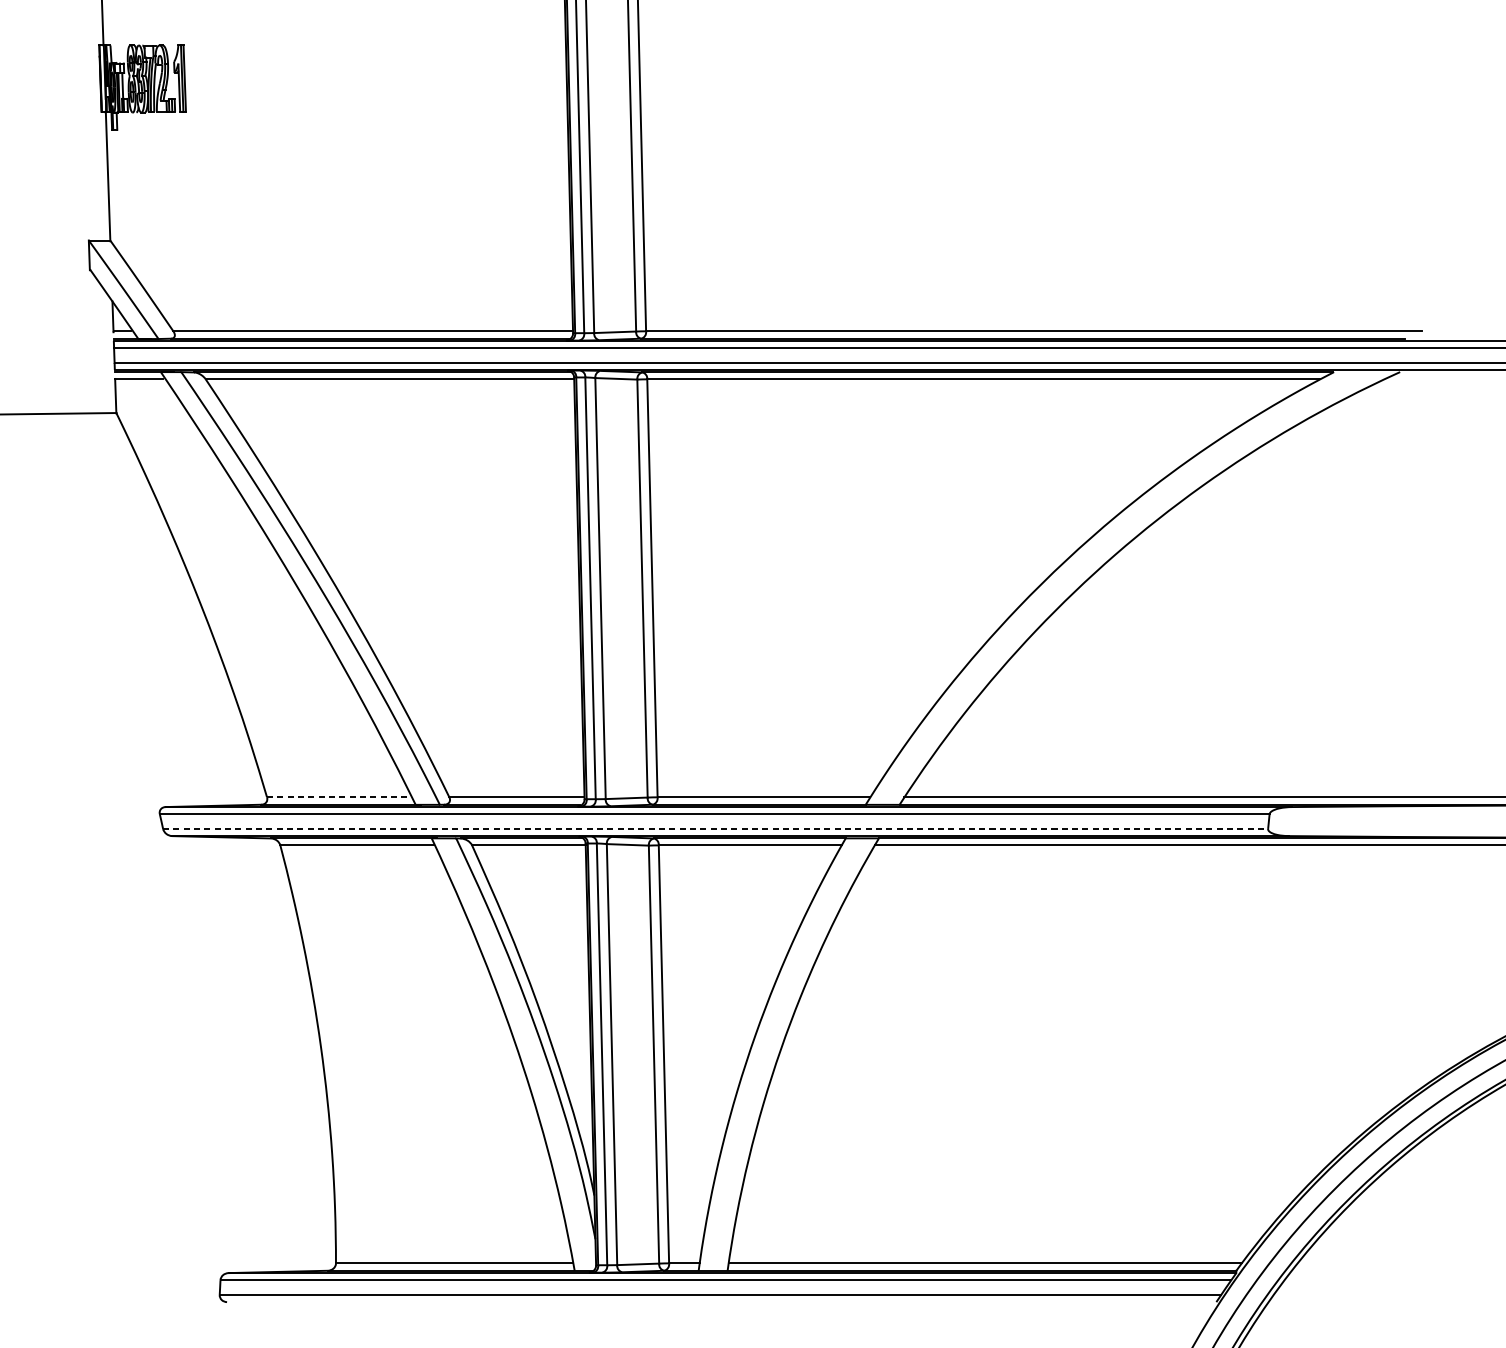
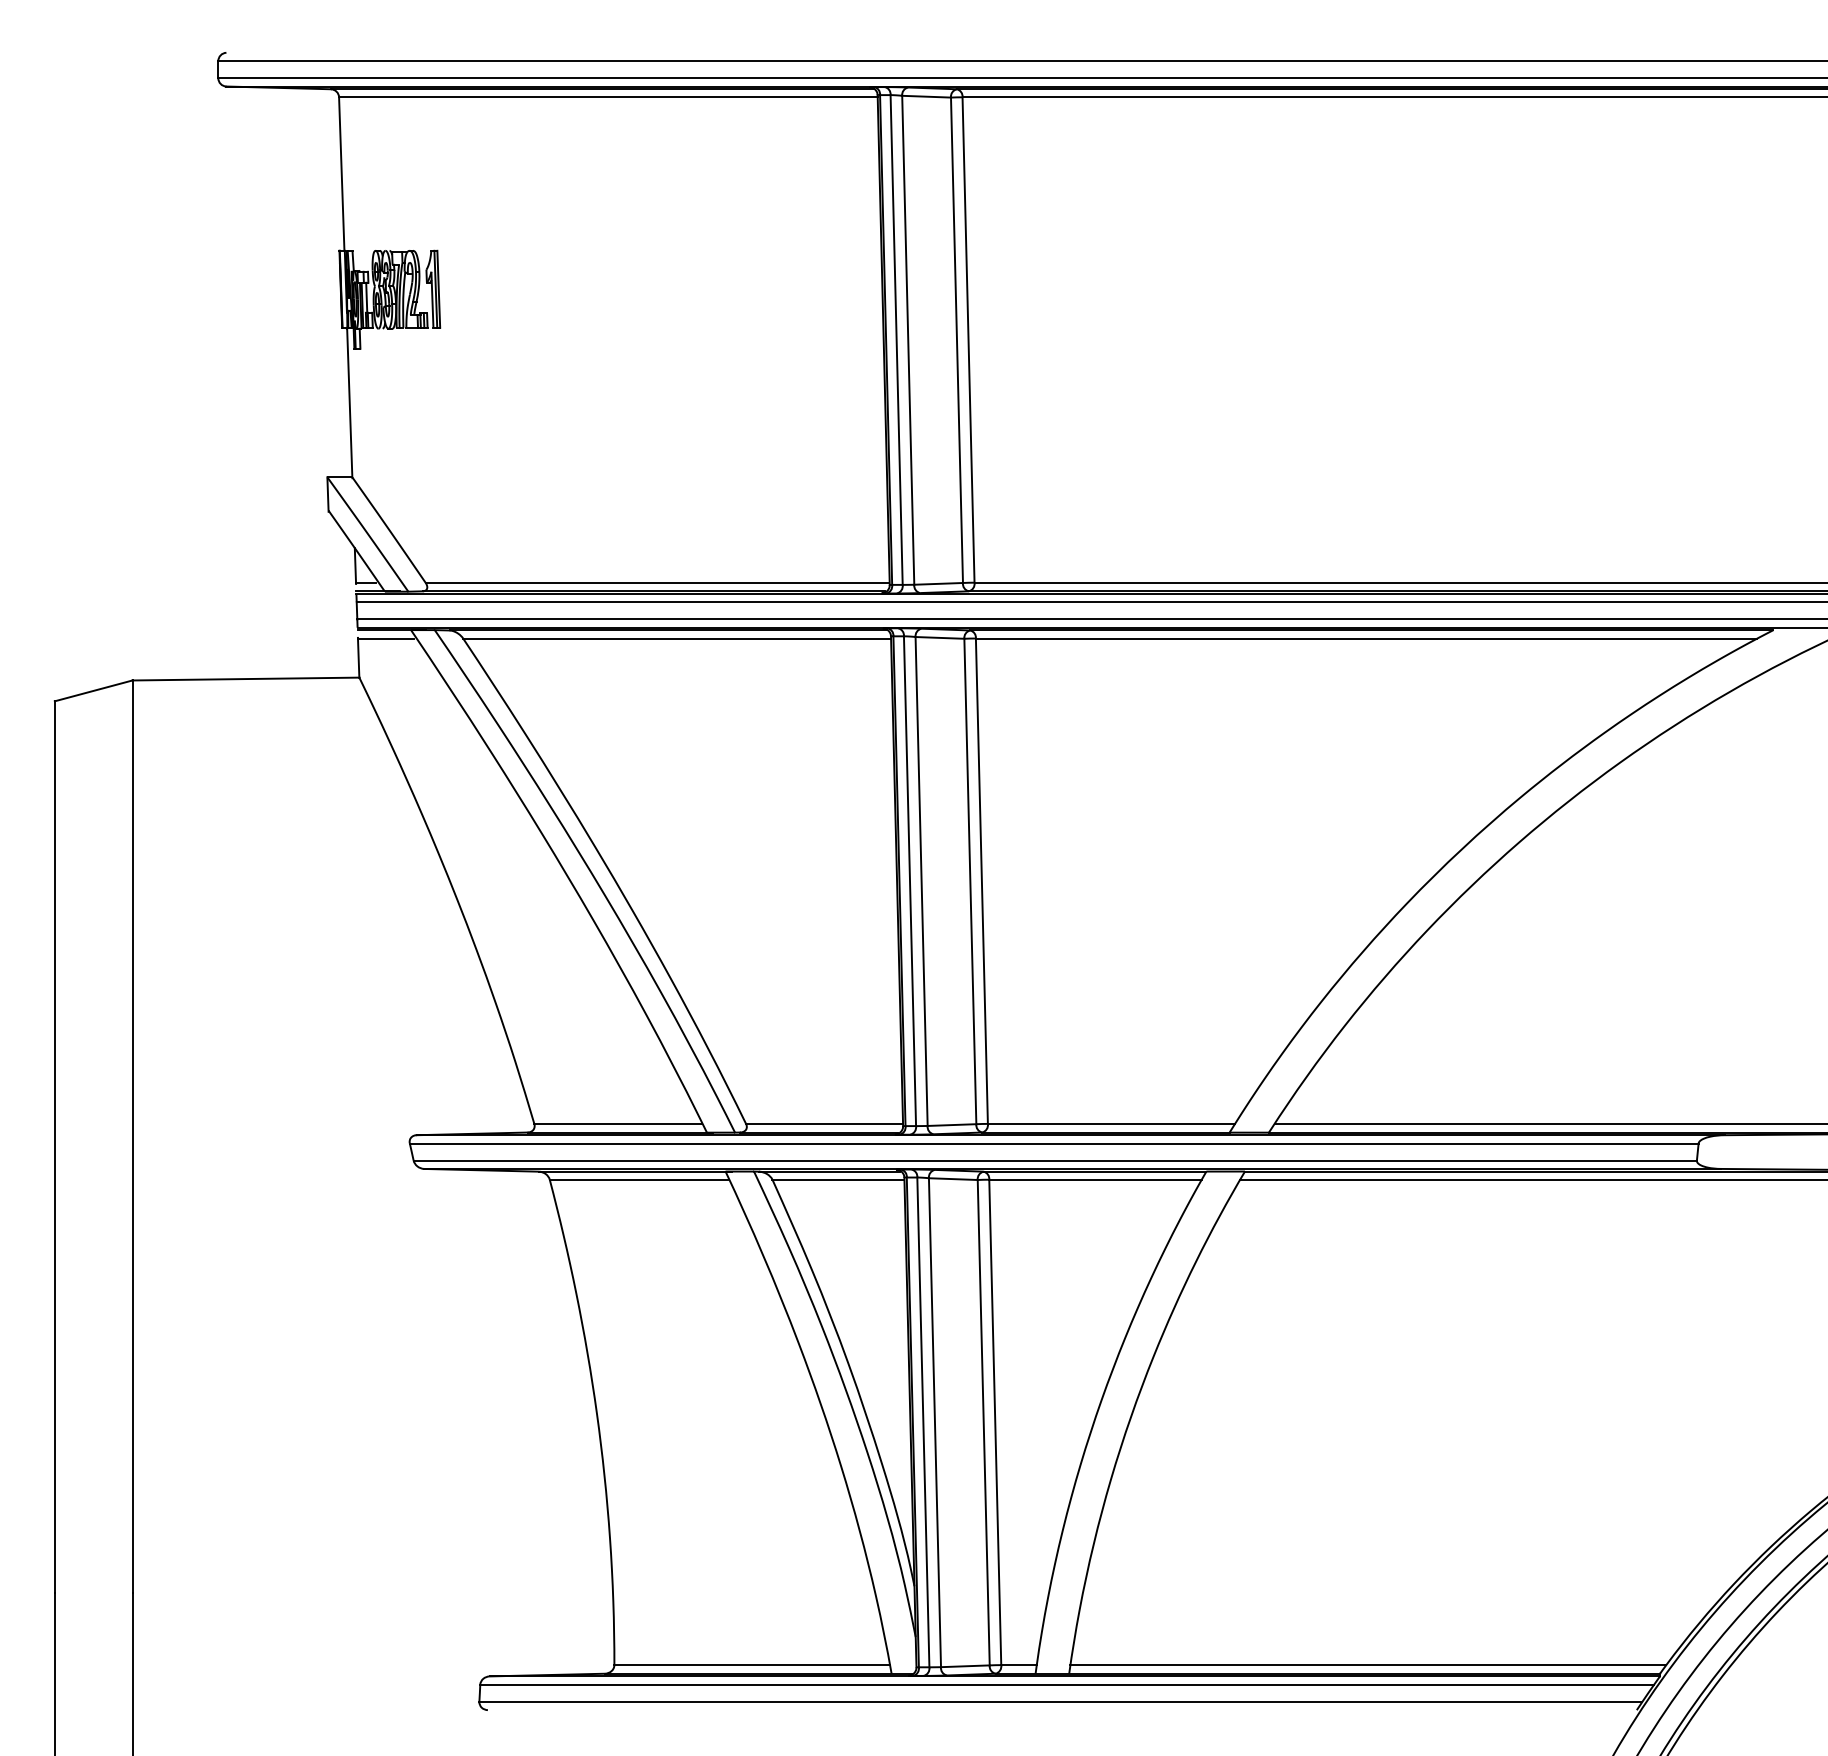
line: (338, 796) -> (617, 1123), dashed -> solid
line: (715, 828) -> (1055, 1160), dashed -> solid

